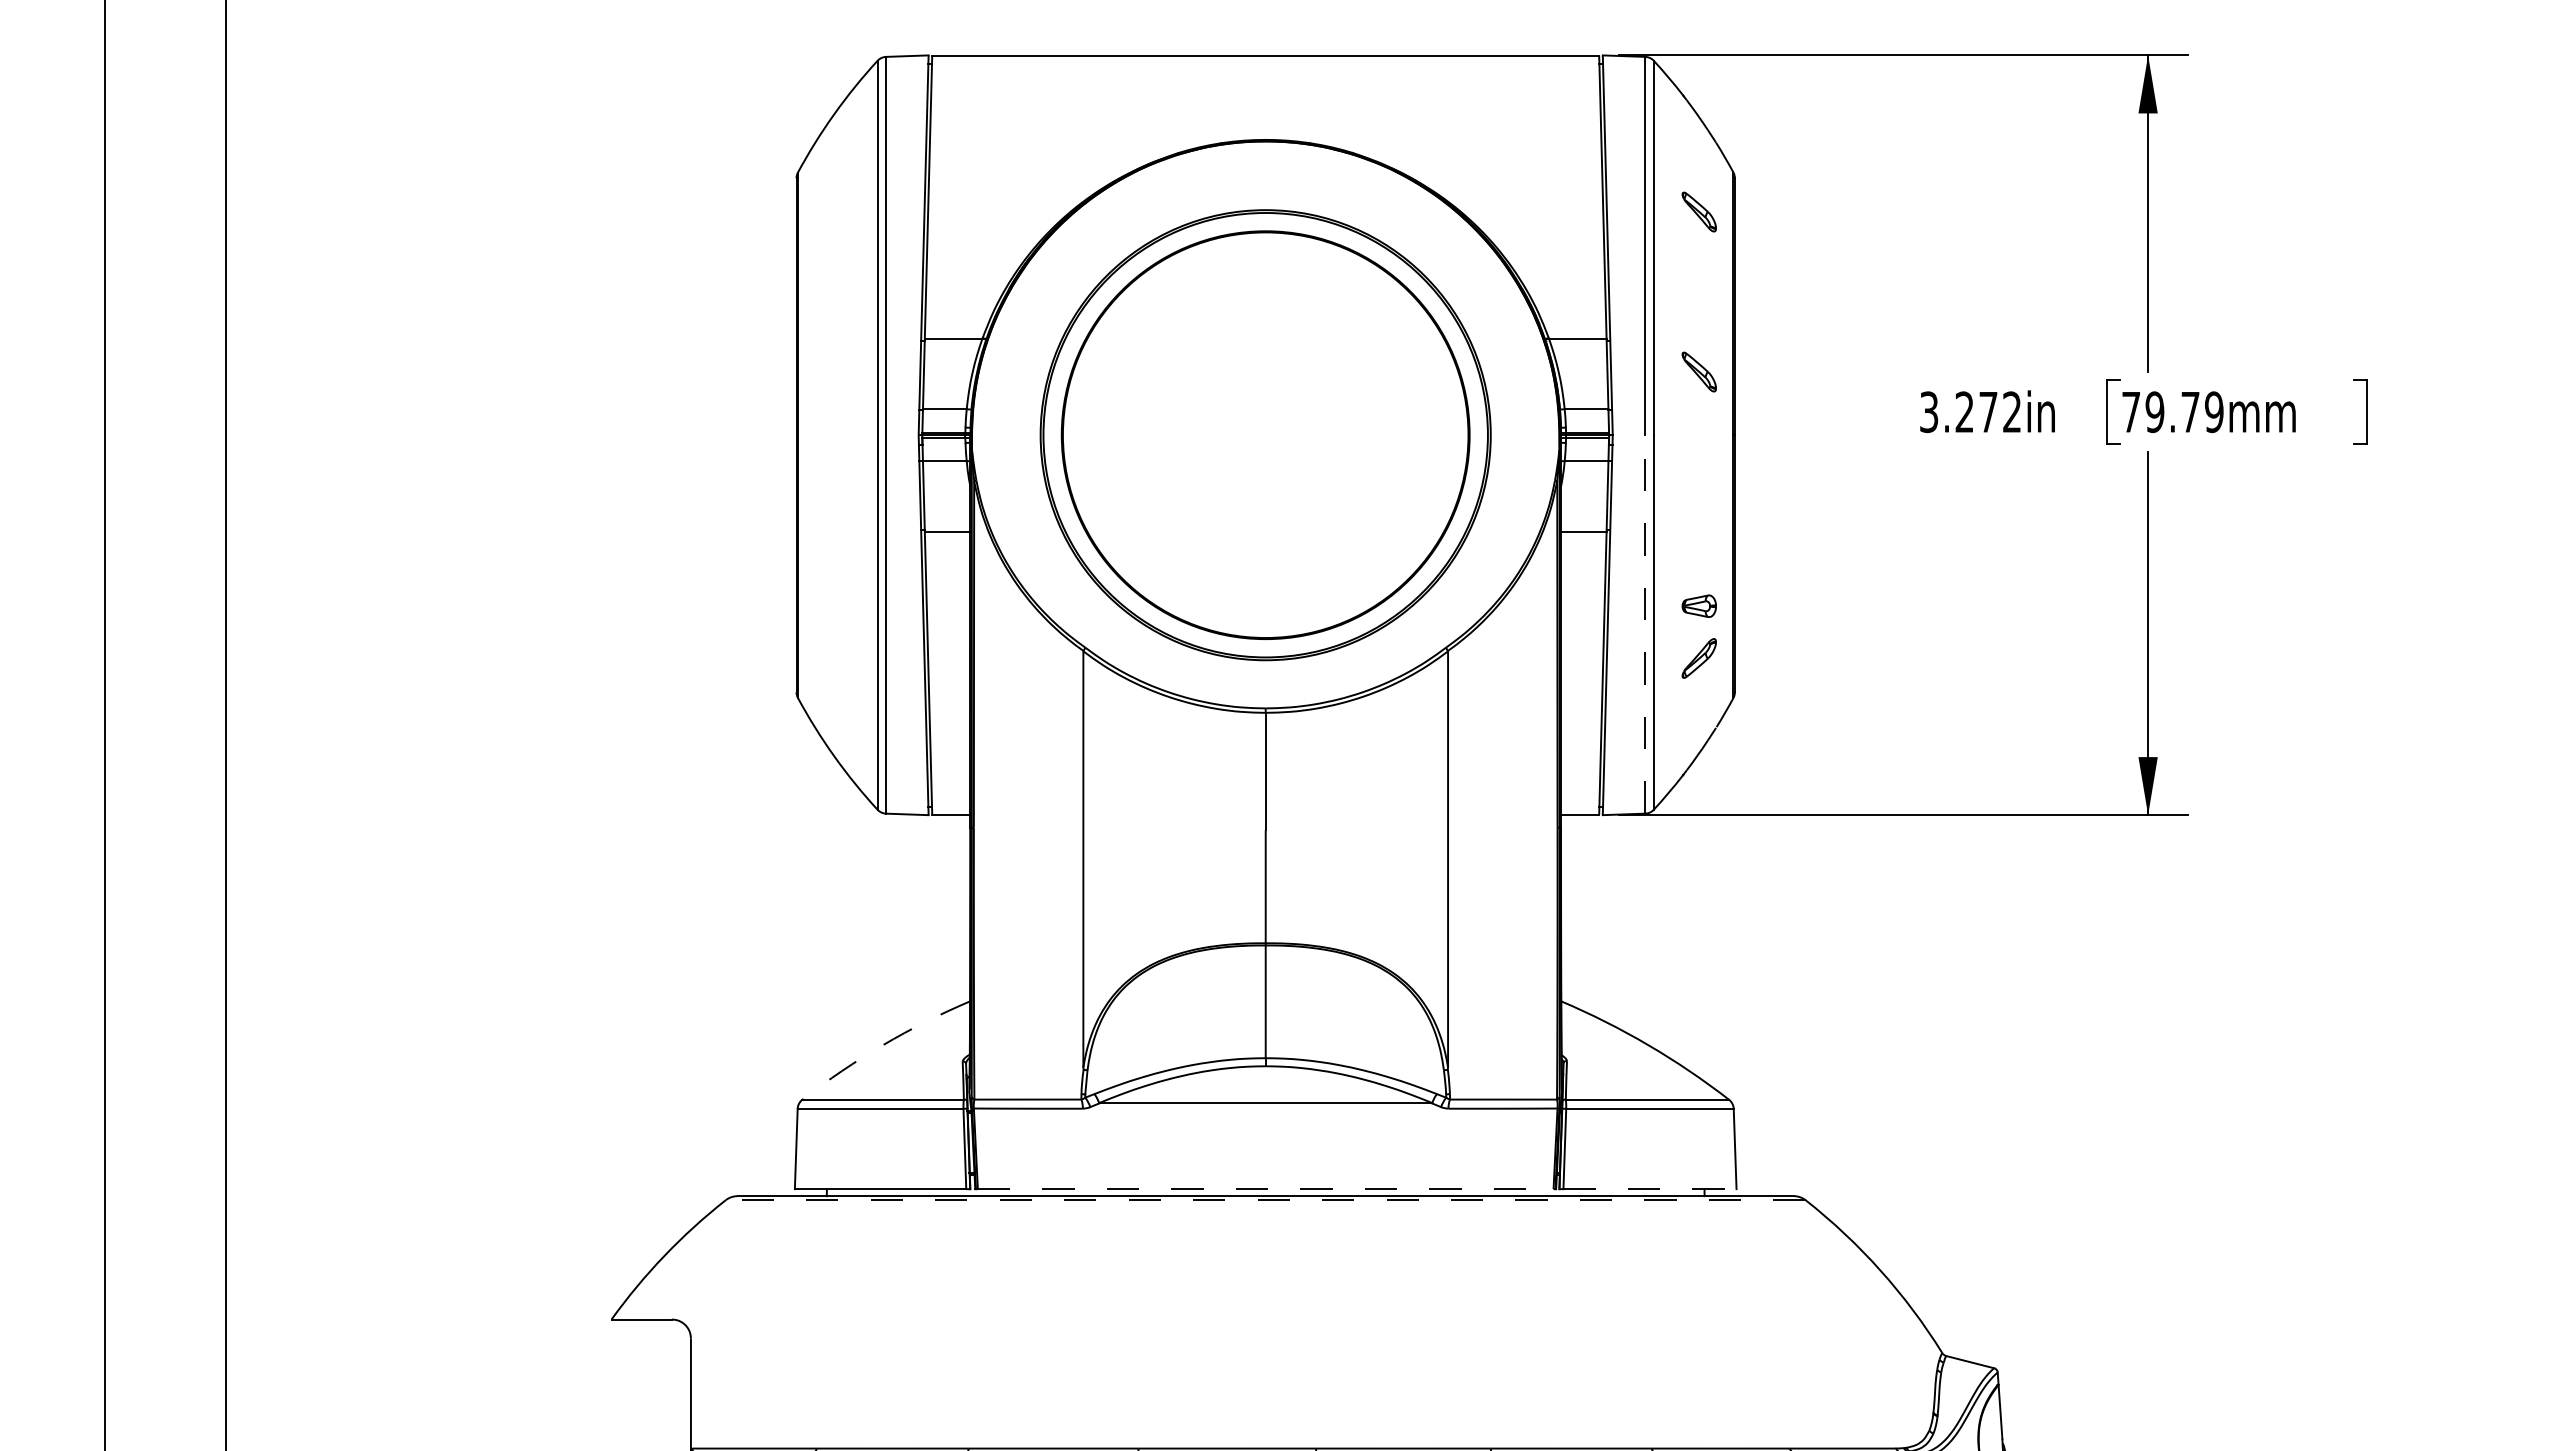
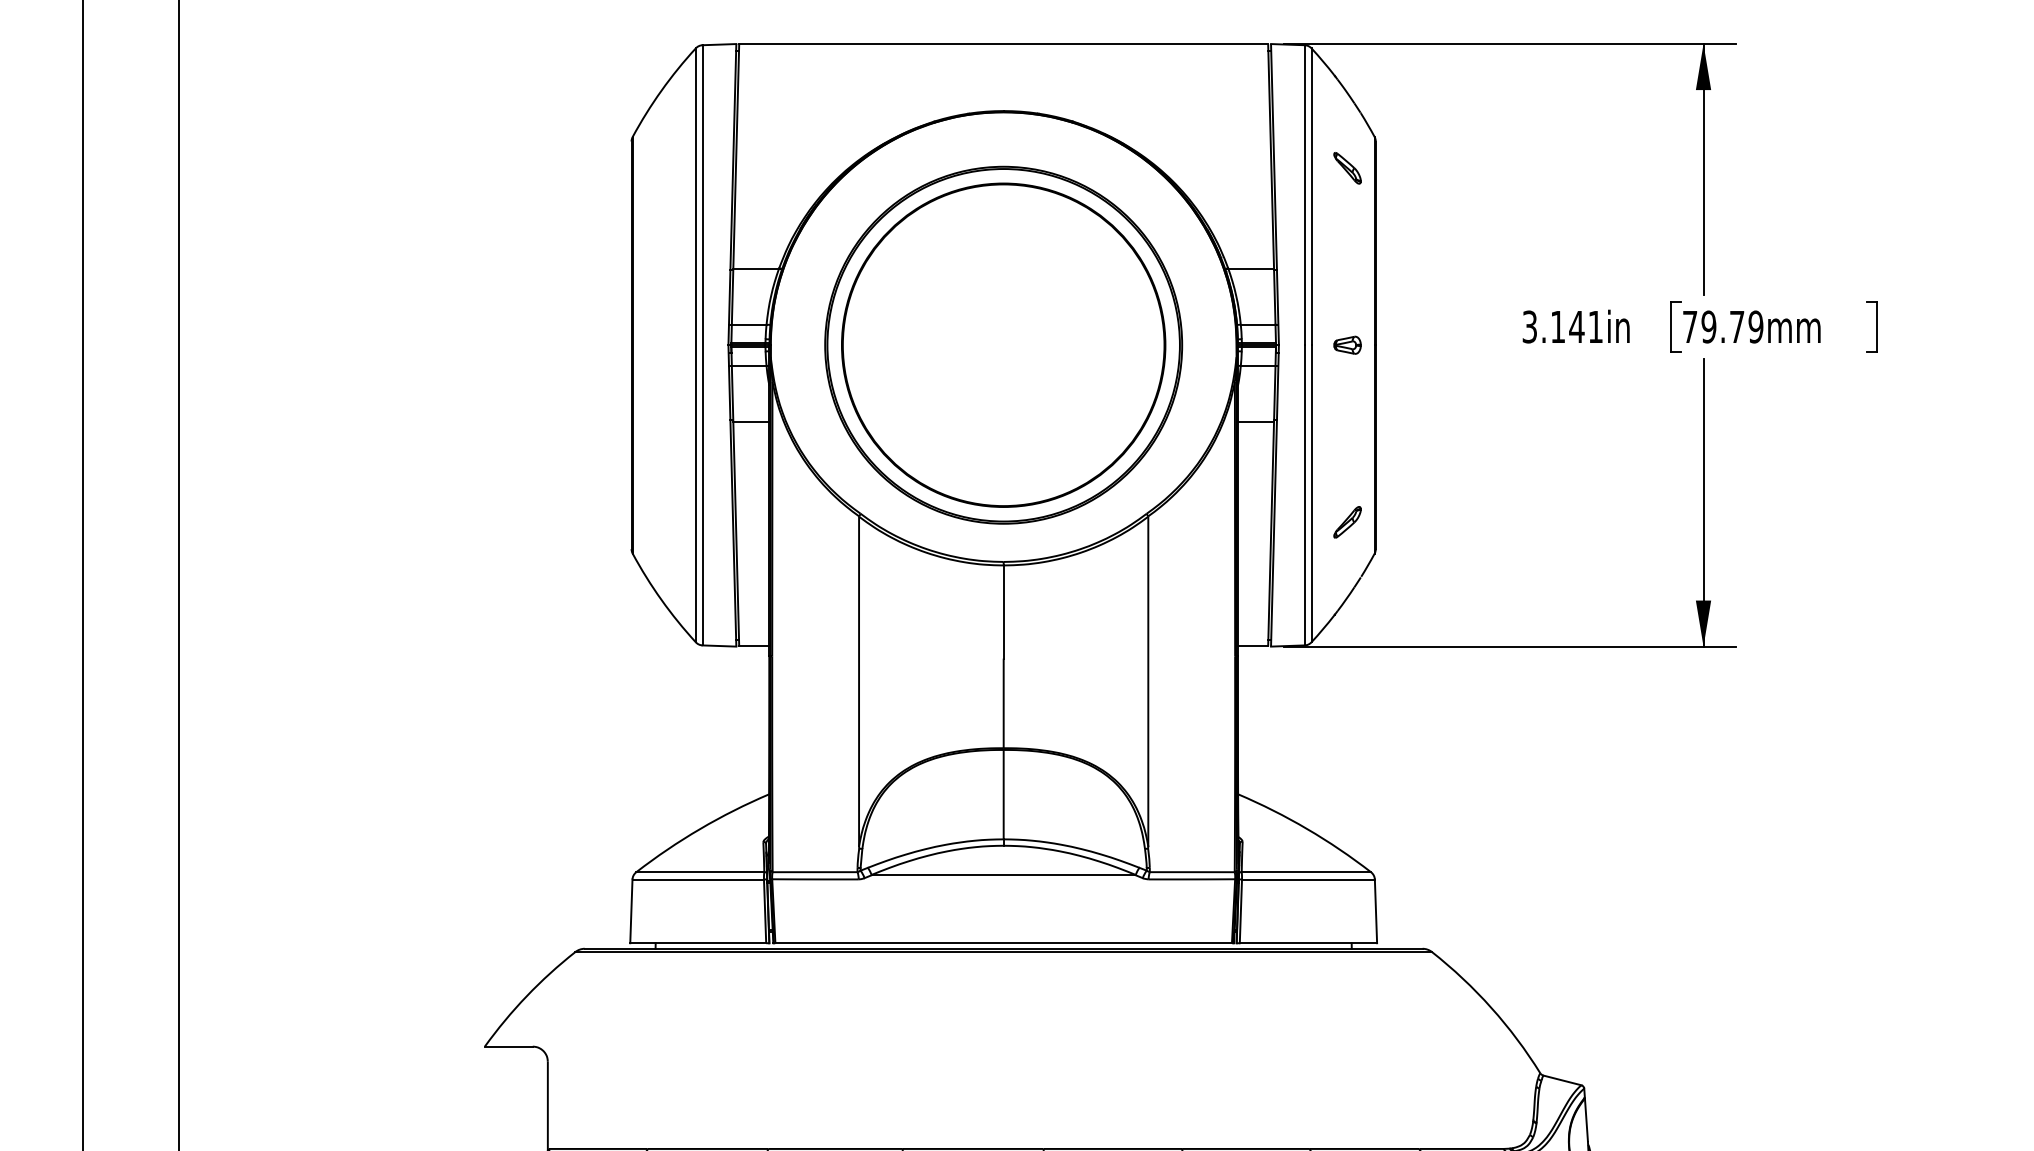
part: (1698, 371) -> (1346, 294), removed
text: (1987, 411) -> (1576, 326), 3.272in -> 3.141in
part: (1698, 605) -> (1346, 344), moved
line: (1645, 623) -> (1304, 494), dashed -> solid
arc: (883, 1045) -> (700, 829), dashed -> solid
line: (1265, 1189) -> (1003, 943), dashed -> solid
line: (1649, 1189) -> (1308, 943), dashed -> solid
line: (1265, 1200) -> (1003, 952), dashed -> solid

